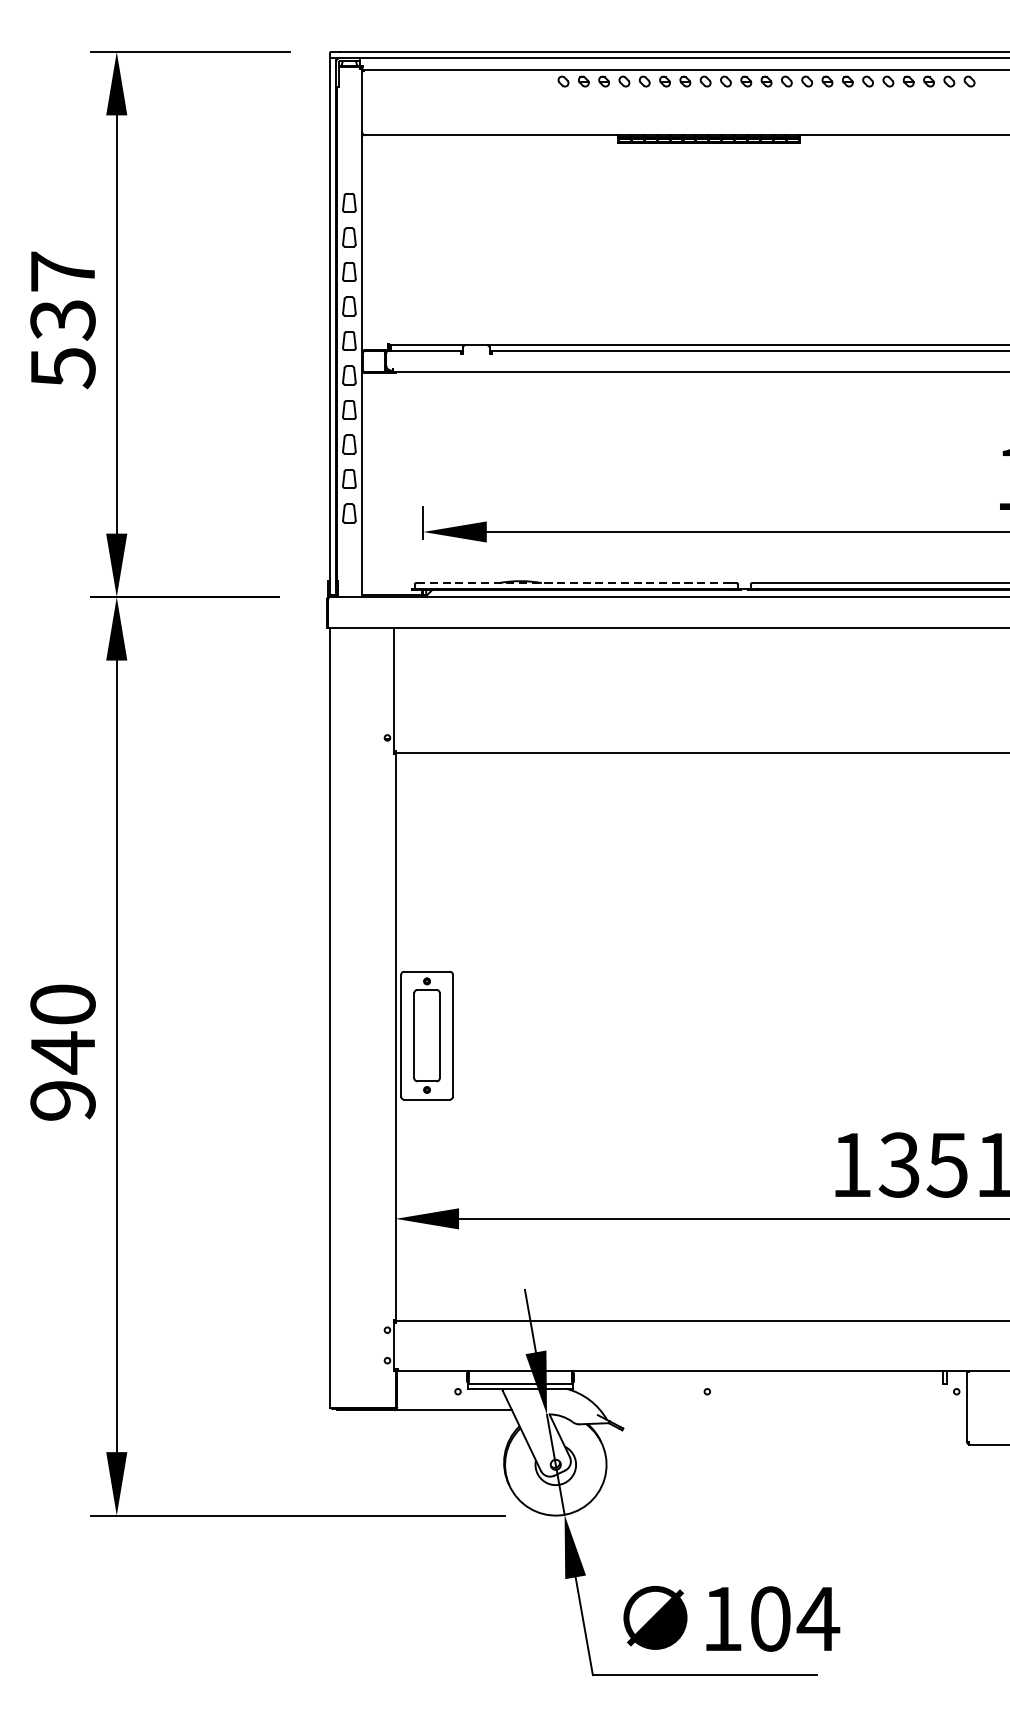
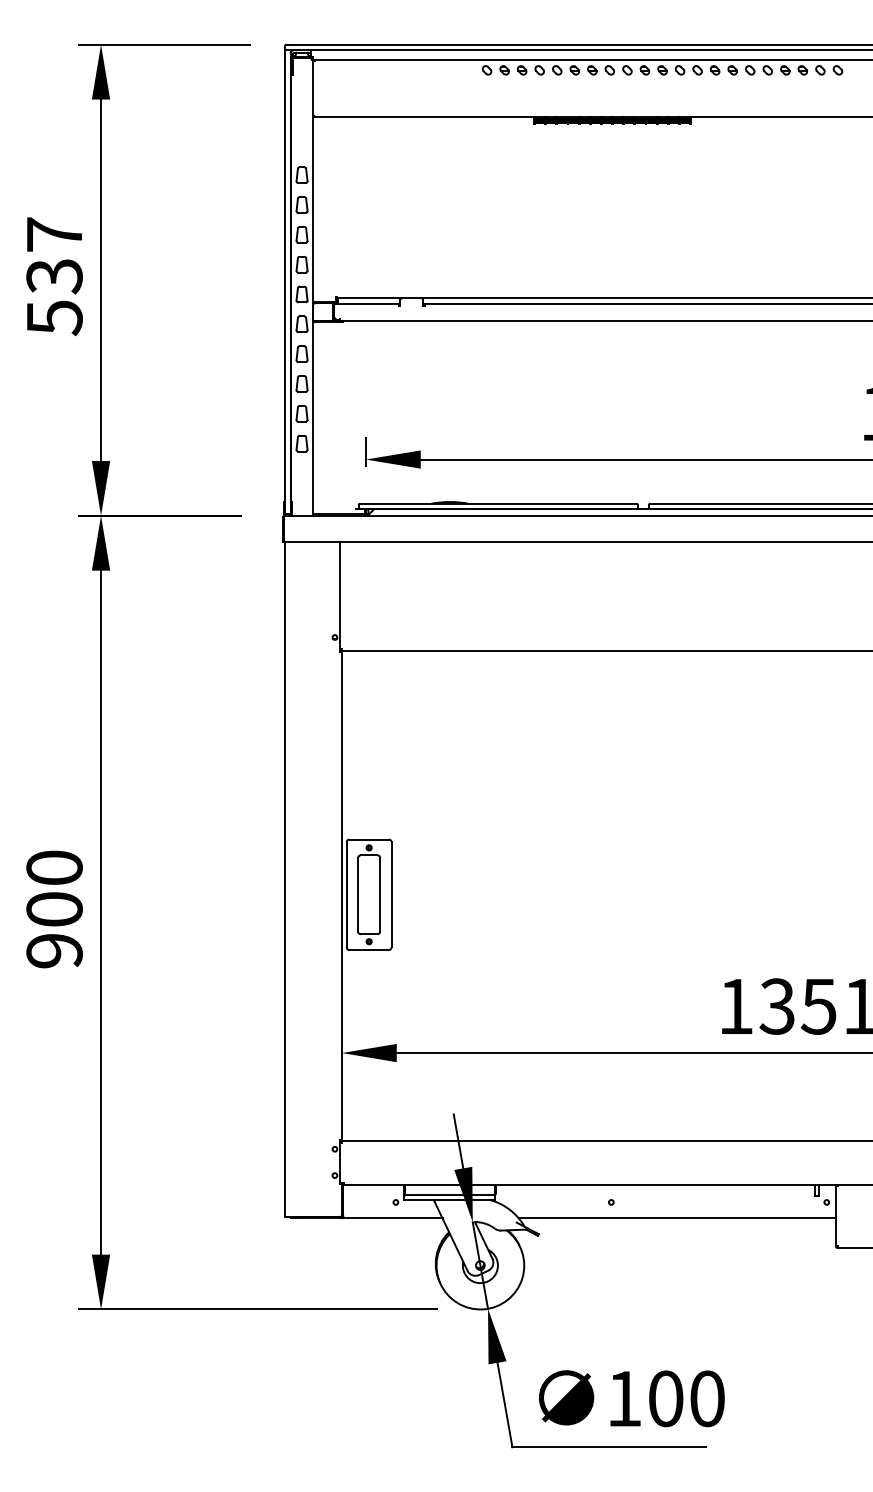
line: (575, 582) -> (497, 503), dashed -> solid
text: (62, 1052) -> (54, 909), 940 -> 900
line: (782, 1410) -> (676, 1218), added
text: (818, 1618) -> (707, 1398), 104 -> 100

